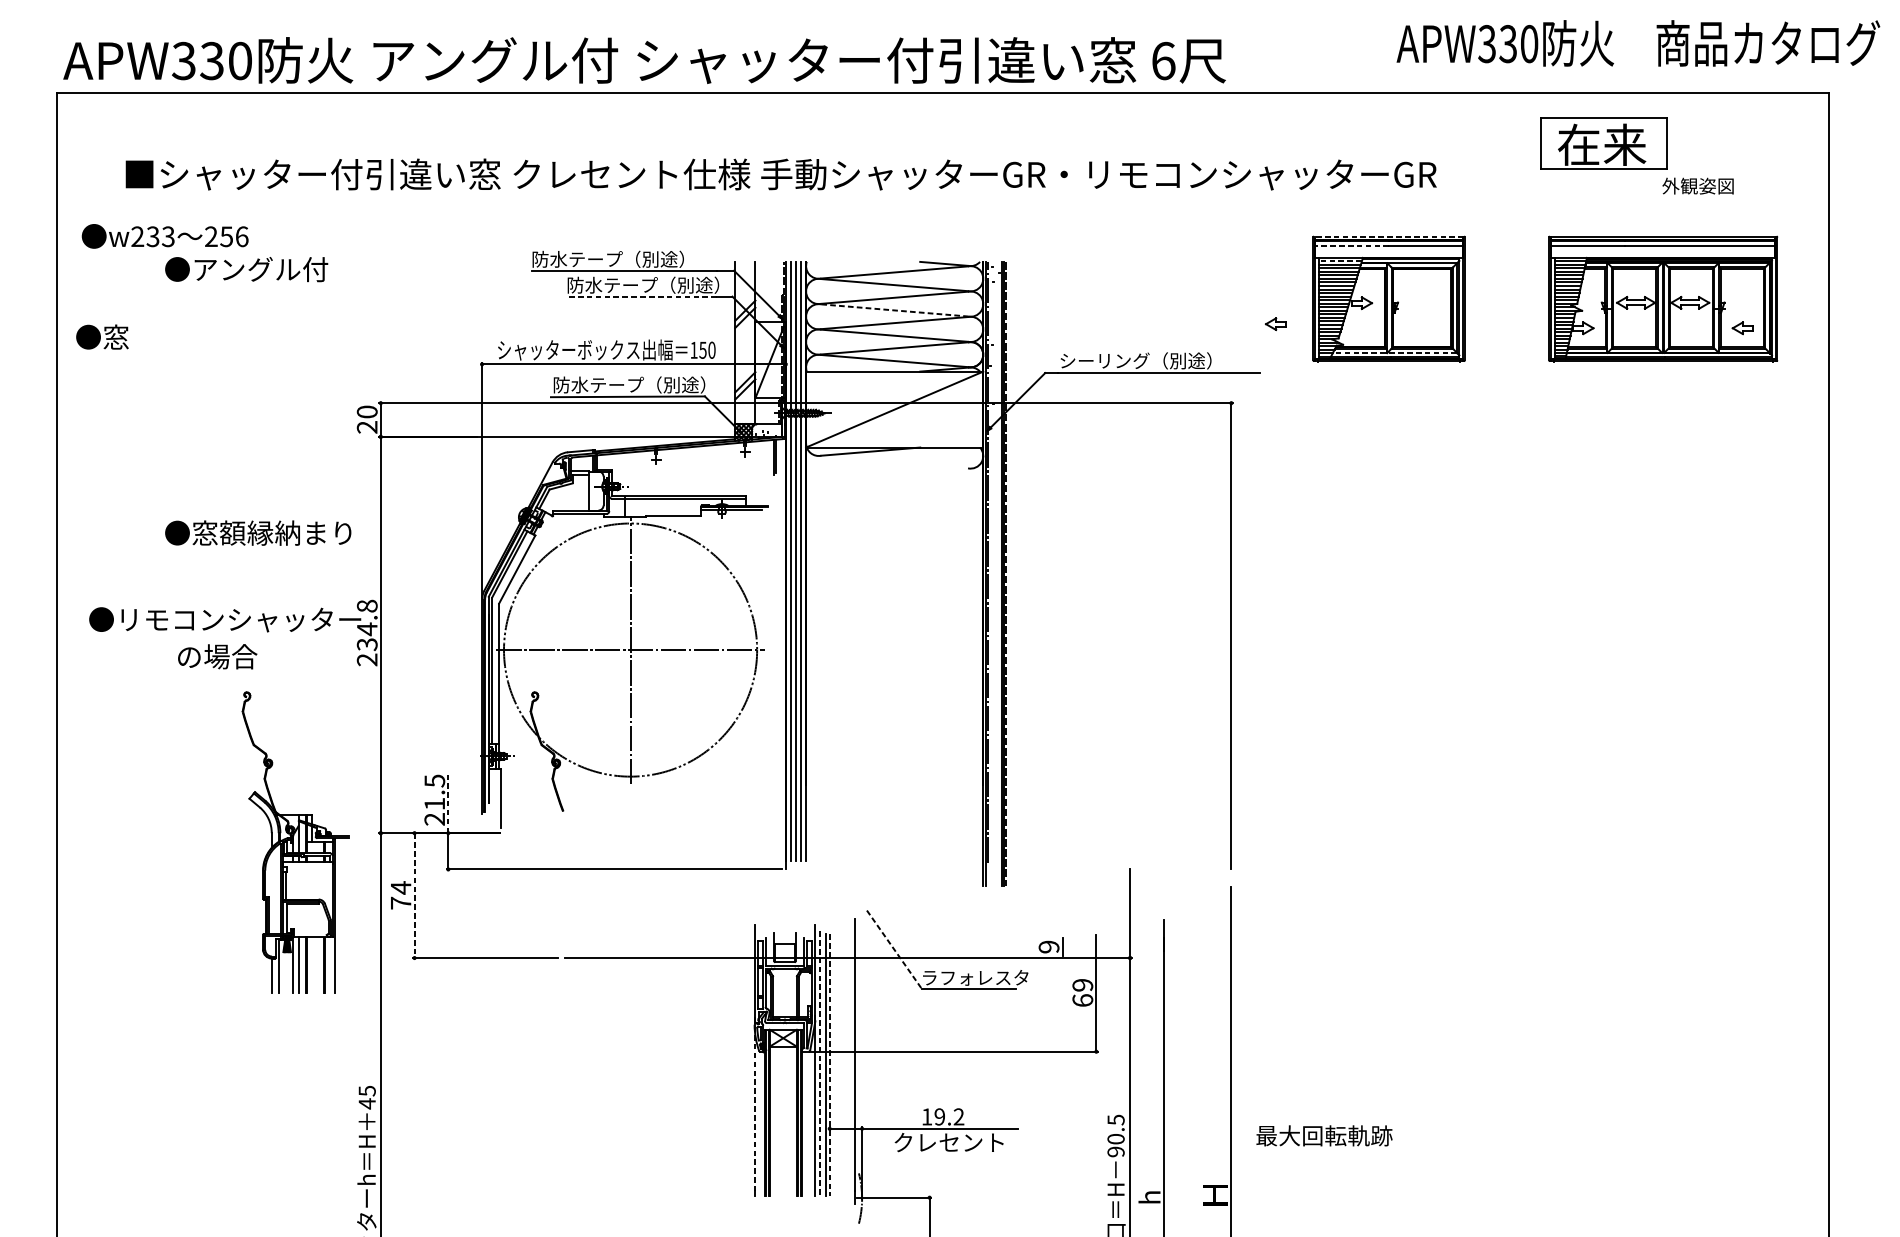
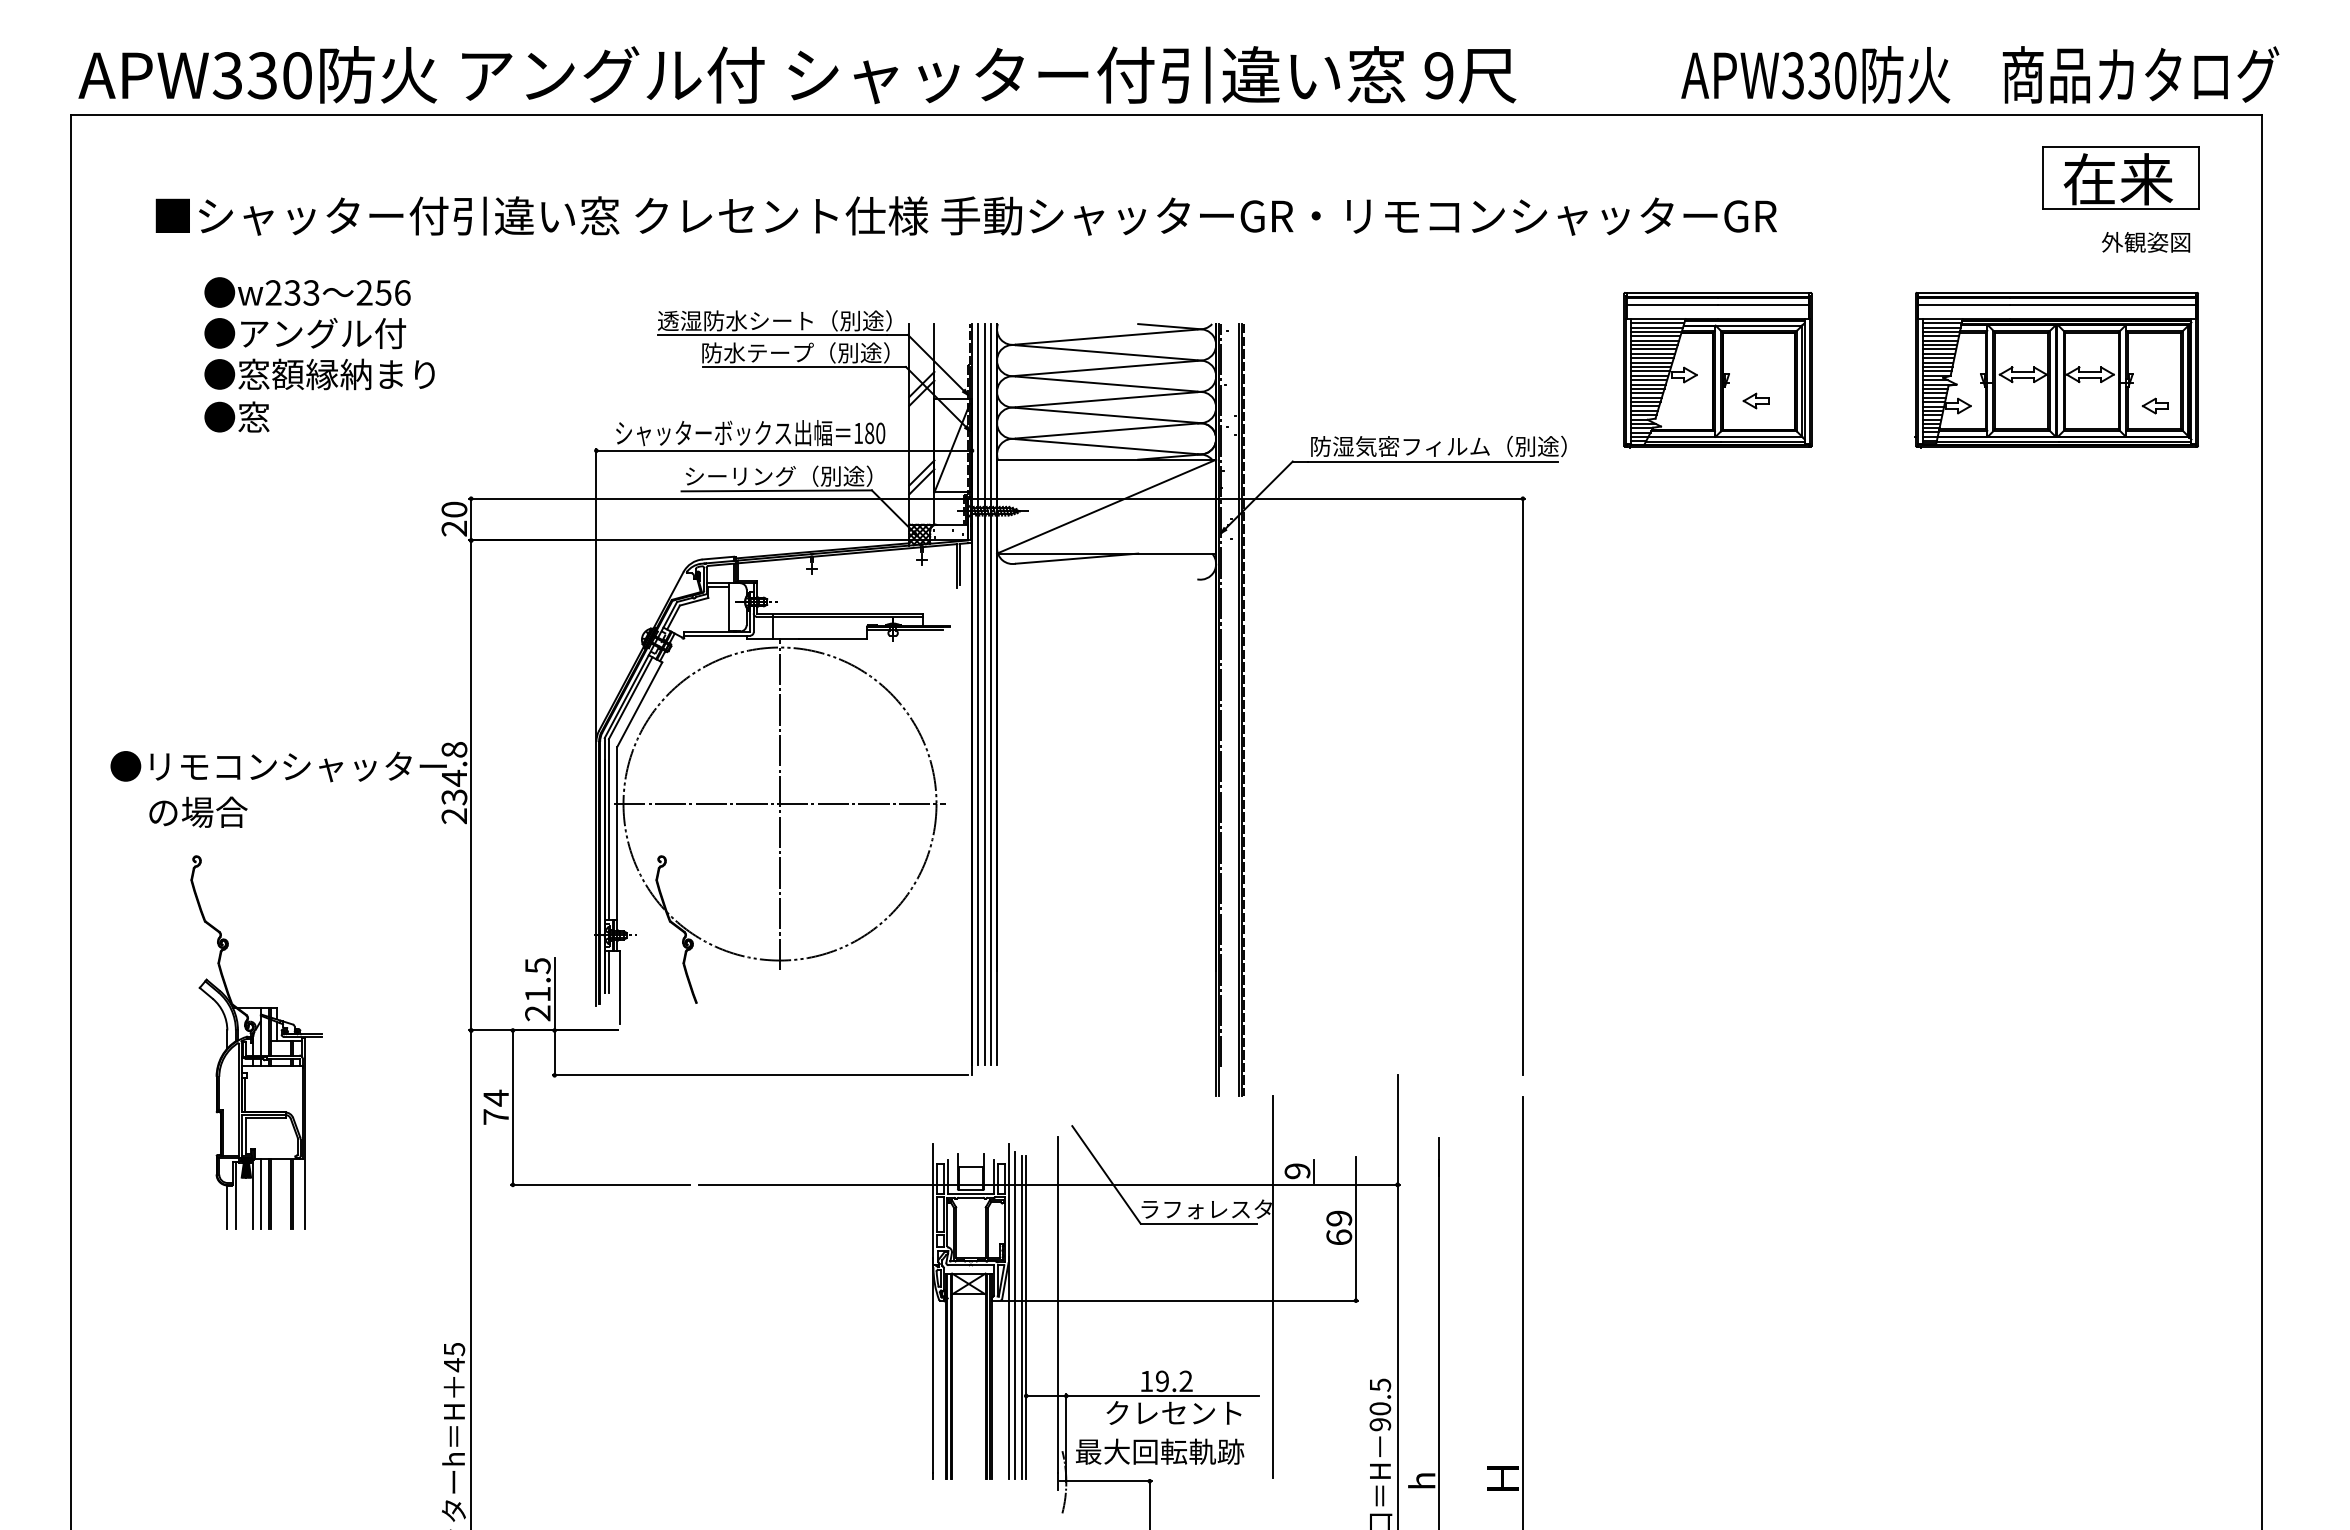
text: (1638, 43) -> (1980, 74), moved
text: (1163, 60) -> (1438, 75), 6 -> 9
part: (1603, 143) -> (2120, 177), moved
text: (1698, 186) -> (2146, 242), moved
text: (165, 236) -> (307, 292), moved
line: (1388, 236) -> (1717, 292), dashed -> solid
line: (1352, 246) -> (1672, 304), dashed -> solid
text: (626, 259) -> (774, 320), 防水テープ（別途） -> 透湿防水シート（別途）
line: (1340, 261) -> (1657, 323), dashed -> solid
line: (642, 297) -> (794, 367), dashed -> solid
line: (895, 310) -> (1107, 384), dashed -> solid
part: (1275, 323) -> (1755, 400), moved
text: (102, 336) -> (236, 416), moved
text: (702, 349) -> (869, 432), 150 -> 180
line: (1395, 352) -> (1725, 436), dashed -> solid
text: (1163, 360) -> (1438, 446), シーリング（別途） -> 防湿気密フィルム（別途）
text: (598, 384) -> (740, 475), 防水テープ（別途） -> シーリング（別途）
text: (258, 533) -> (319, 374), moved
text: (217, 656) -> (198, 811), moved
line: (491, 785) -> (608, 971), added
line: (448, 803) -> (554, 993), dashed -> solid
part: (295, 842) -> (256, 1042), moved
line: (414, 896) -> (512, 1108), dashed -> solid
line: (894, 949) -> (1106, 1174), dashed -> solid
line: (1028, 1041) -> (1272, 1287), added
line: (820, 1063) -> (1014, 1315), dashed -> solid
line: (829, 1065) -> (1026, 1317), dashed -> solid
line: (754, 1104) -> (933, 1365), dashed -> solid
text: (1324, 1135) -> (1160, 1451), moved

